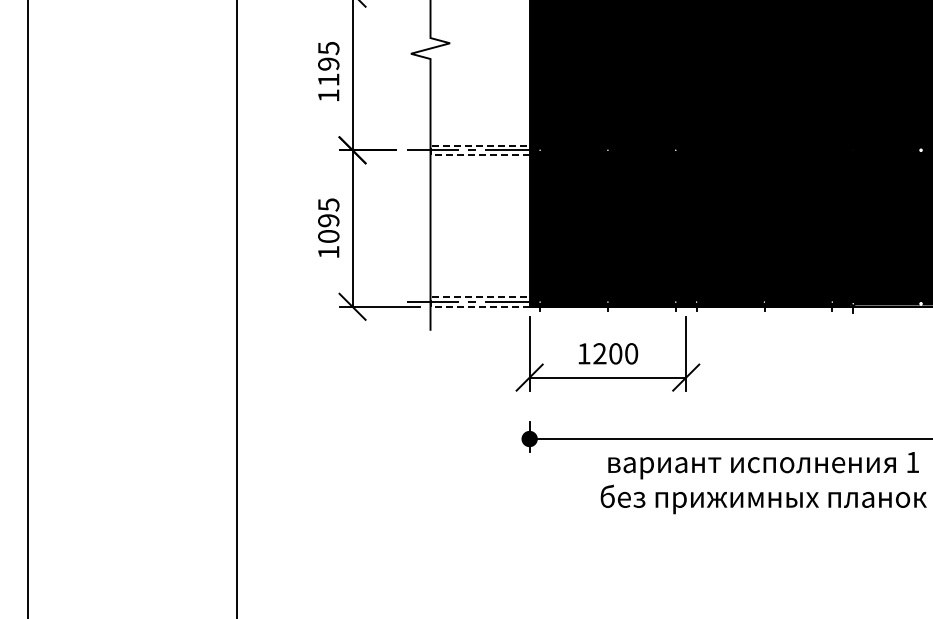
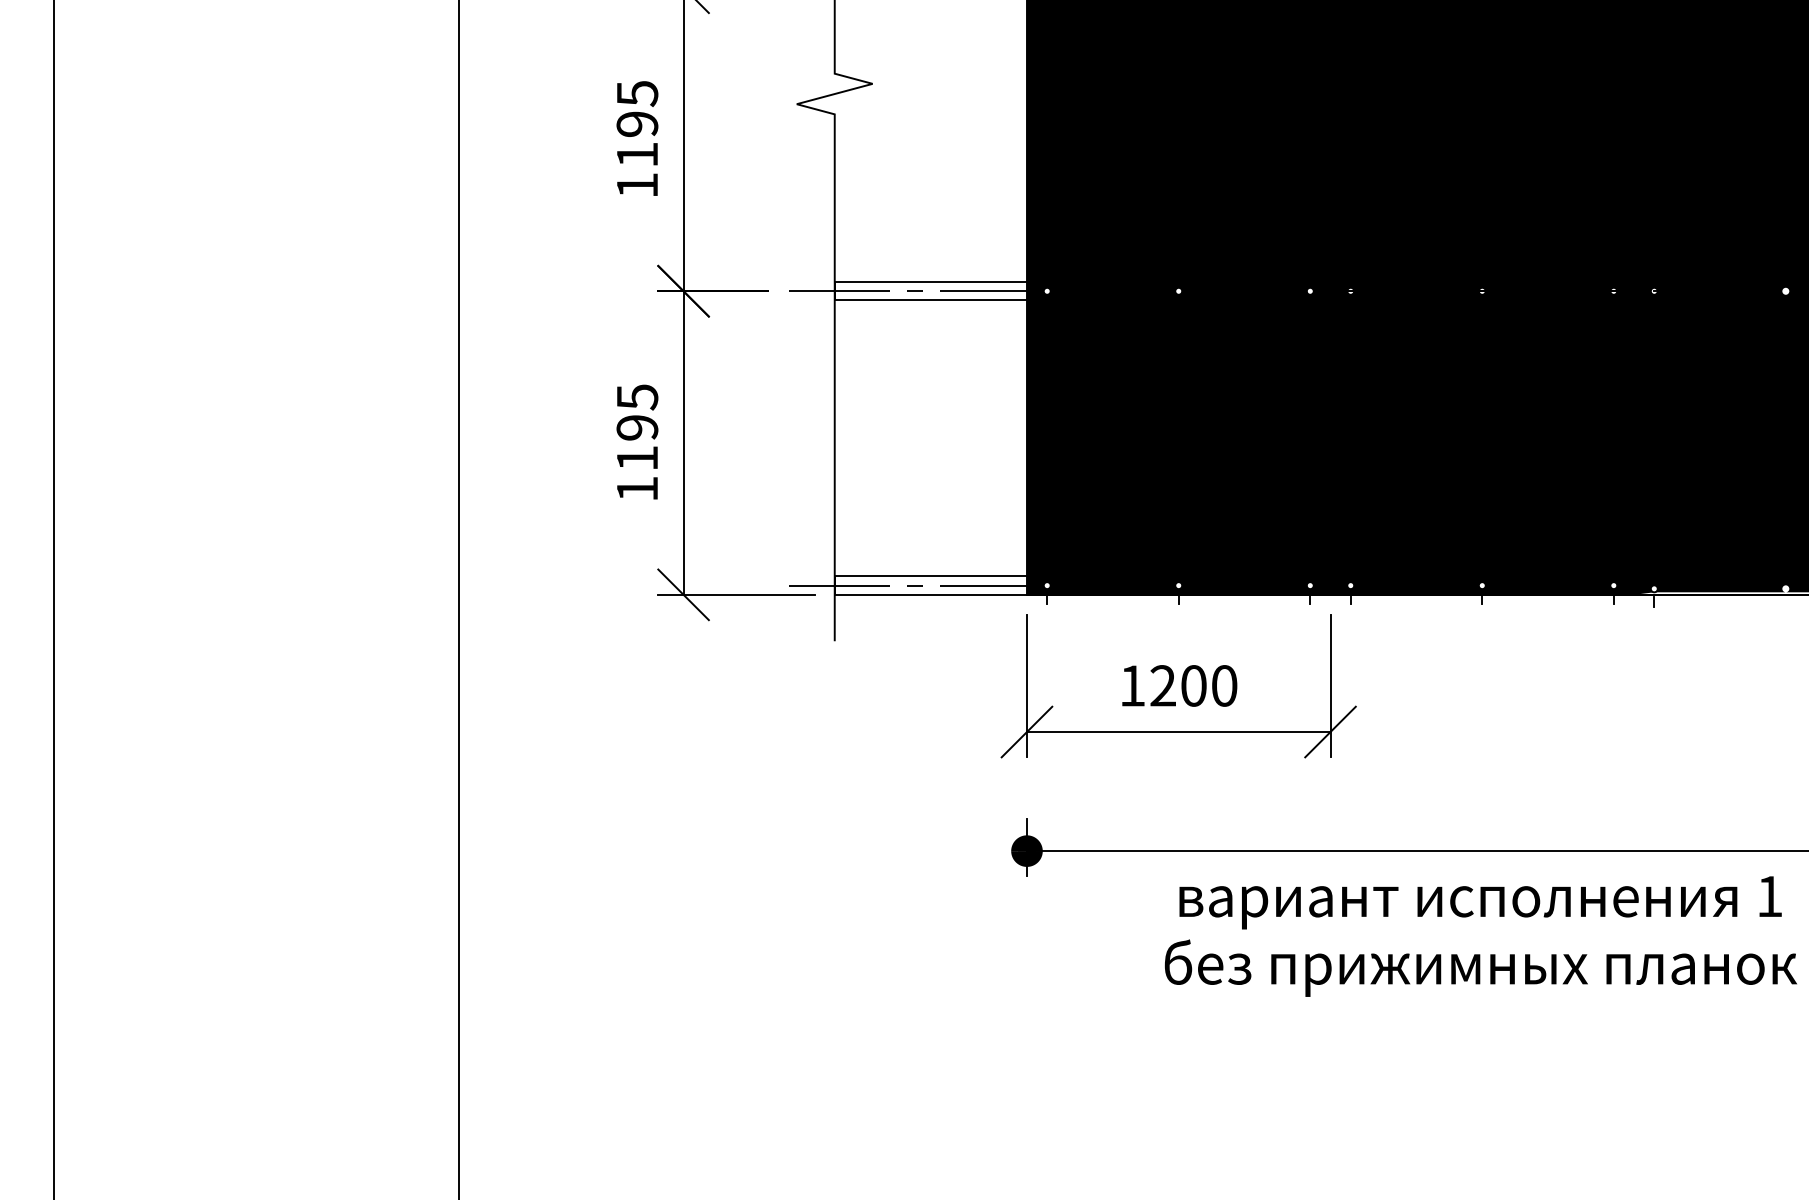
line: (430, 150) -> (834, 291), dashed -> solid
text: (328, 236) -> (636, 458), 1095 -> 1195
line: (430, 302) -> (834, 586), dashed -> solid

